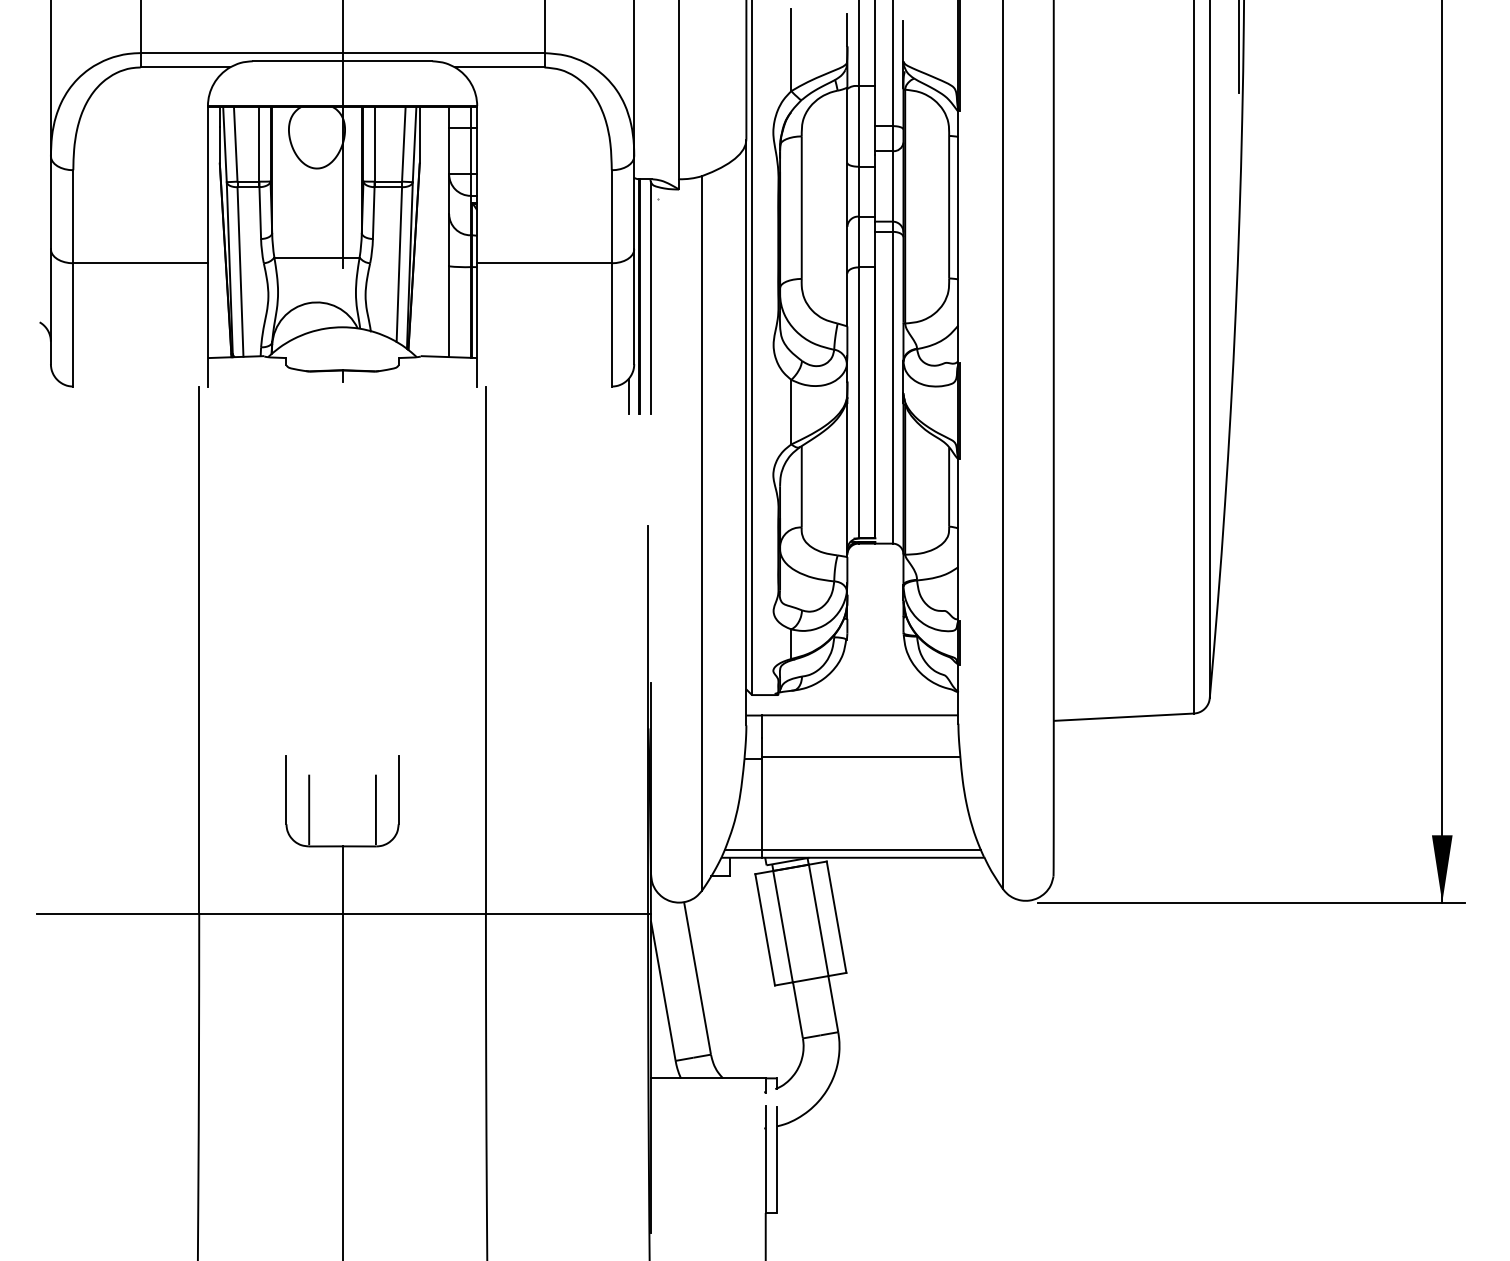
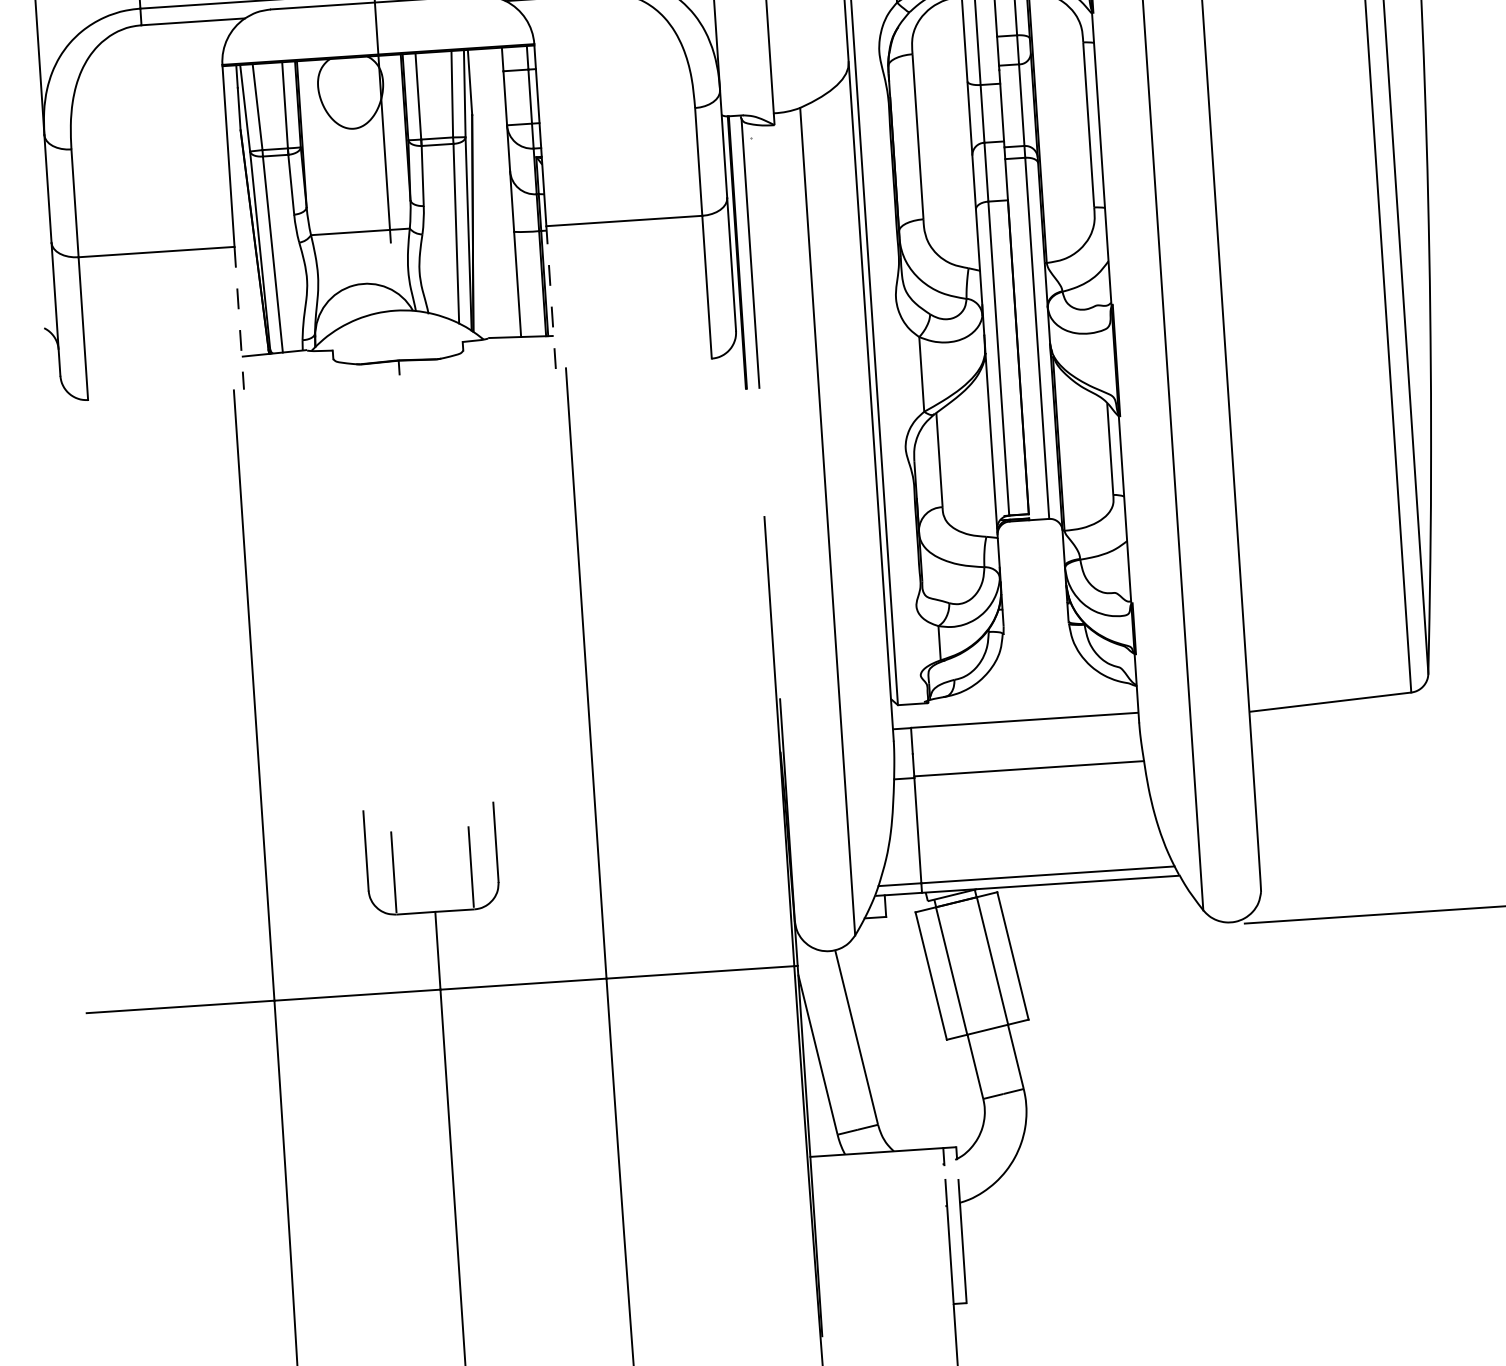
line: (207, 324) -> (238, 317), solid -> dashed
line: (477, 324) -> (551, 297), solid -> dashed
line: (628, 396) -> (731, 368), removed

